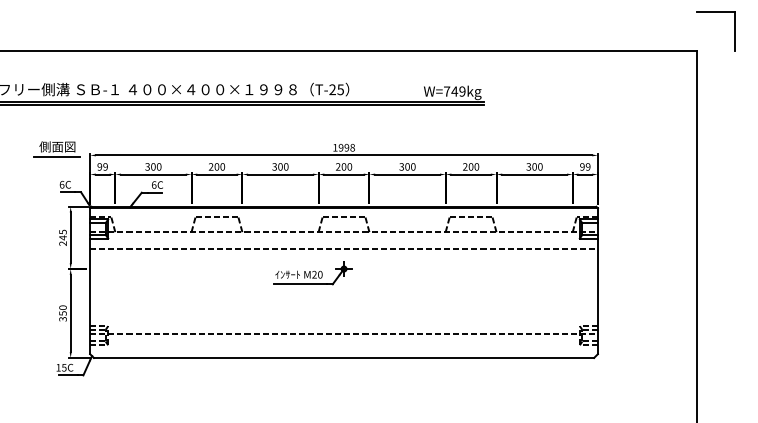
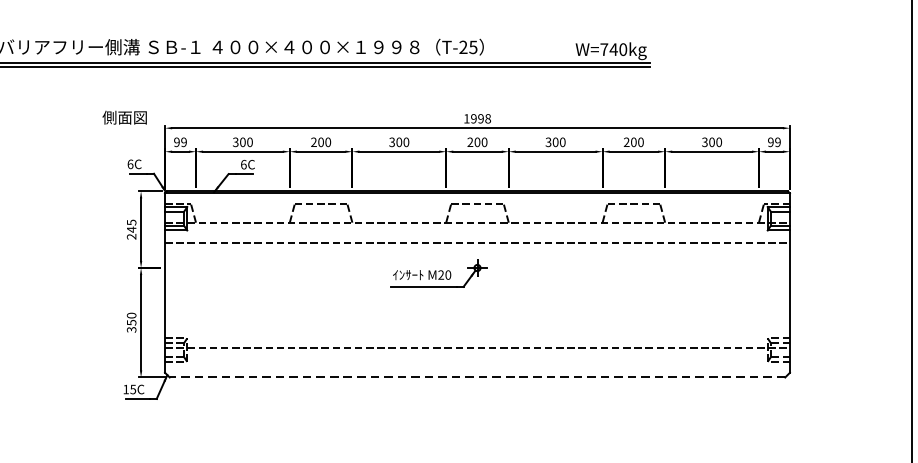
text: (462, 91) -> (623, 49), W=749kg -> W=740kg
line: (57, 156) -> (124, 129), removed
line: (343, 357) -> (476, 376), solid -> dashed

